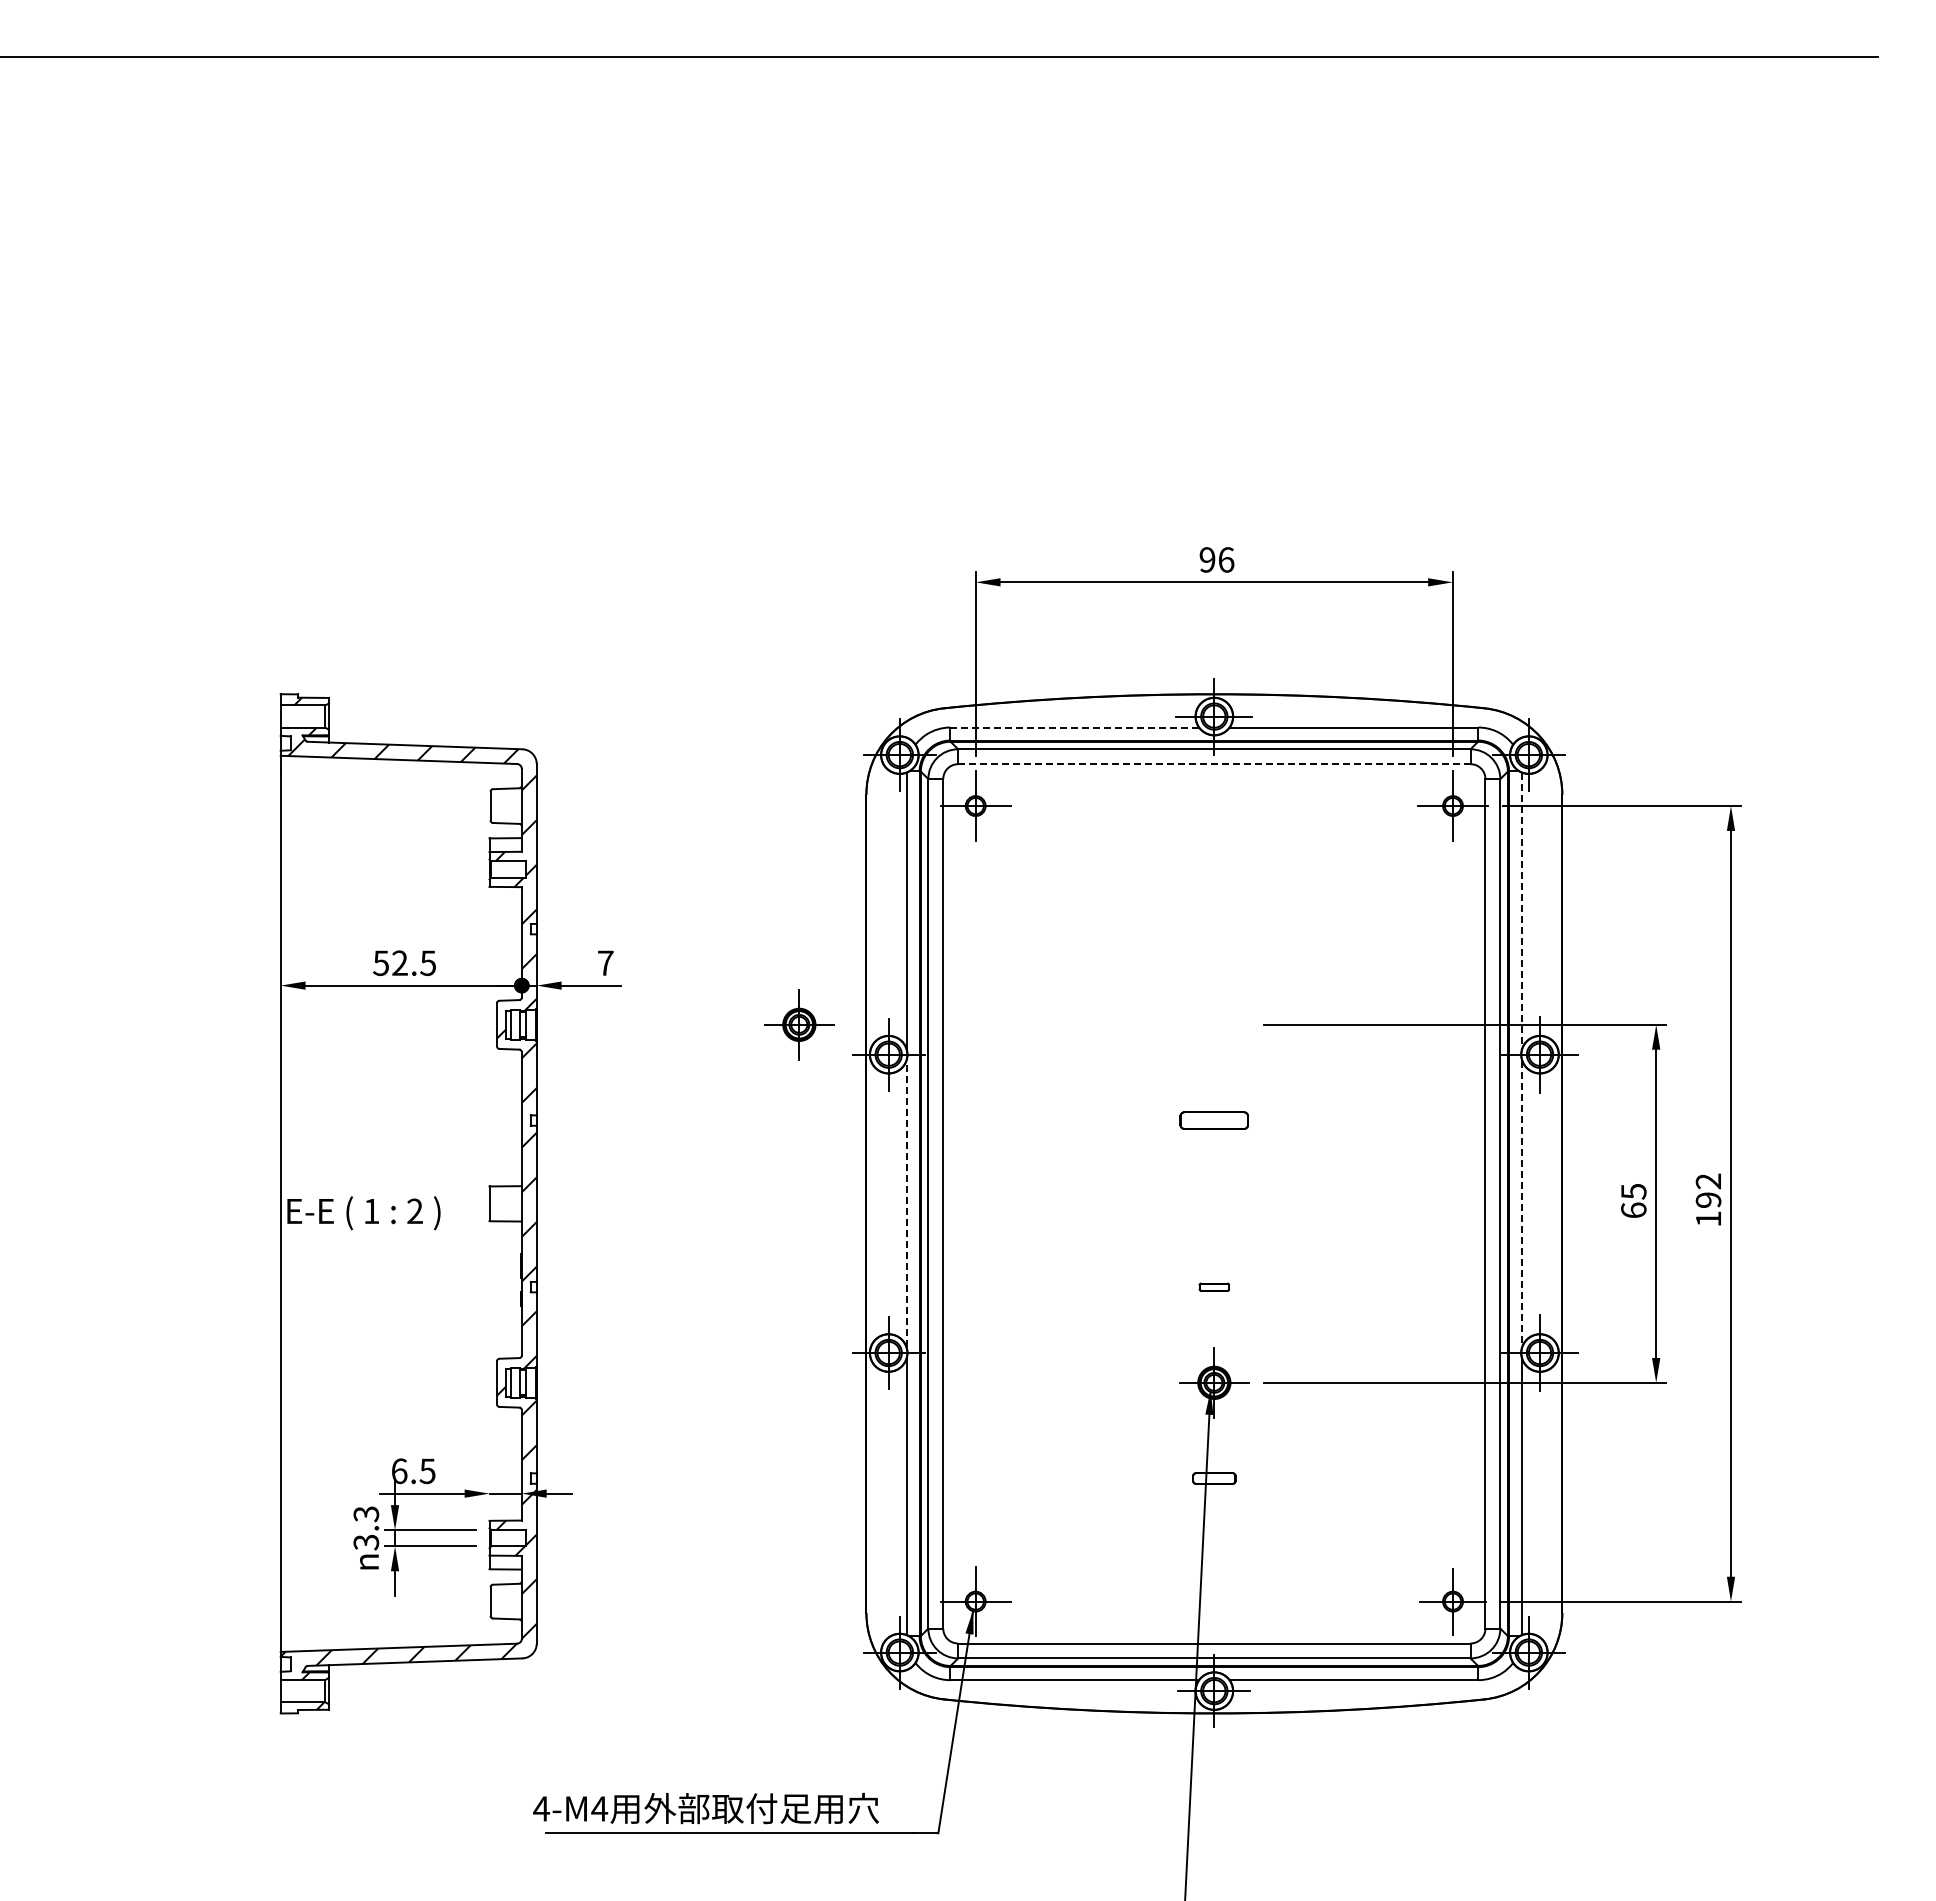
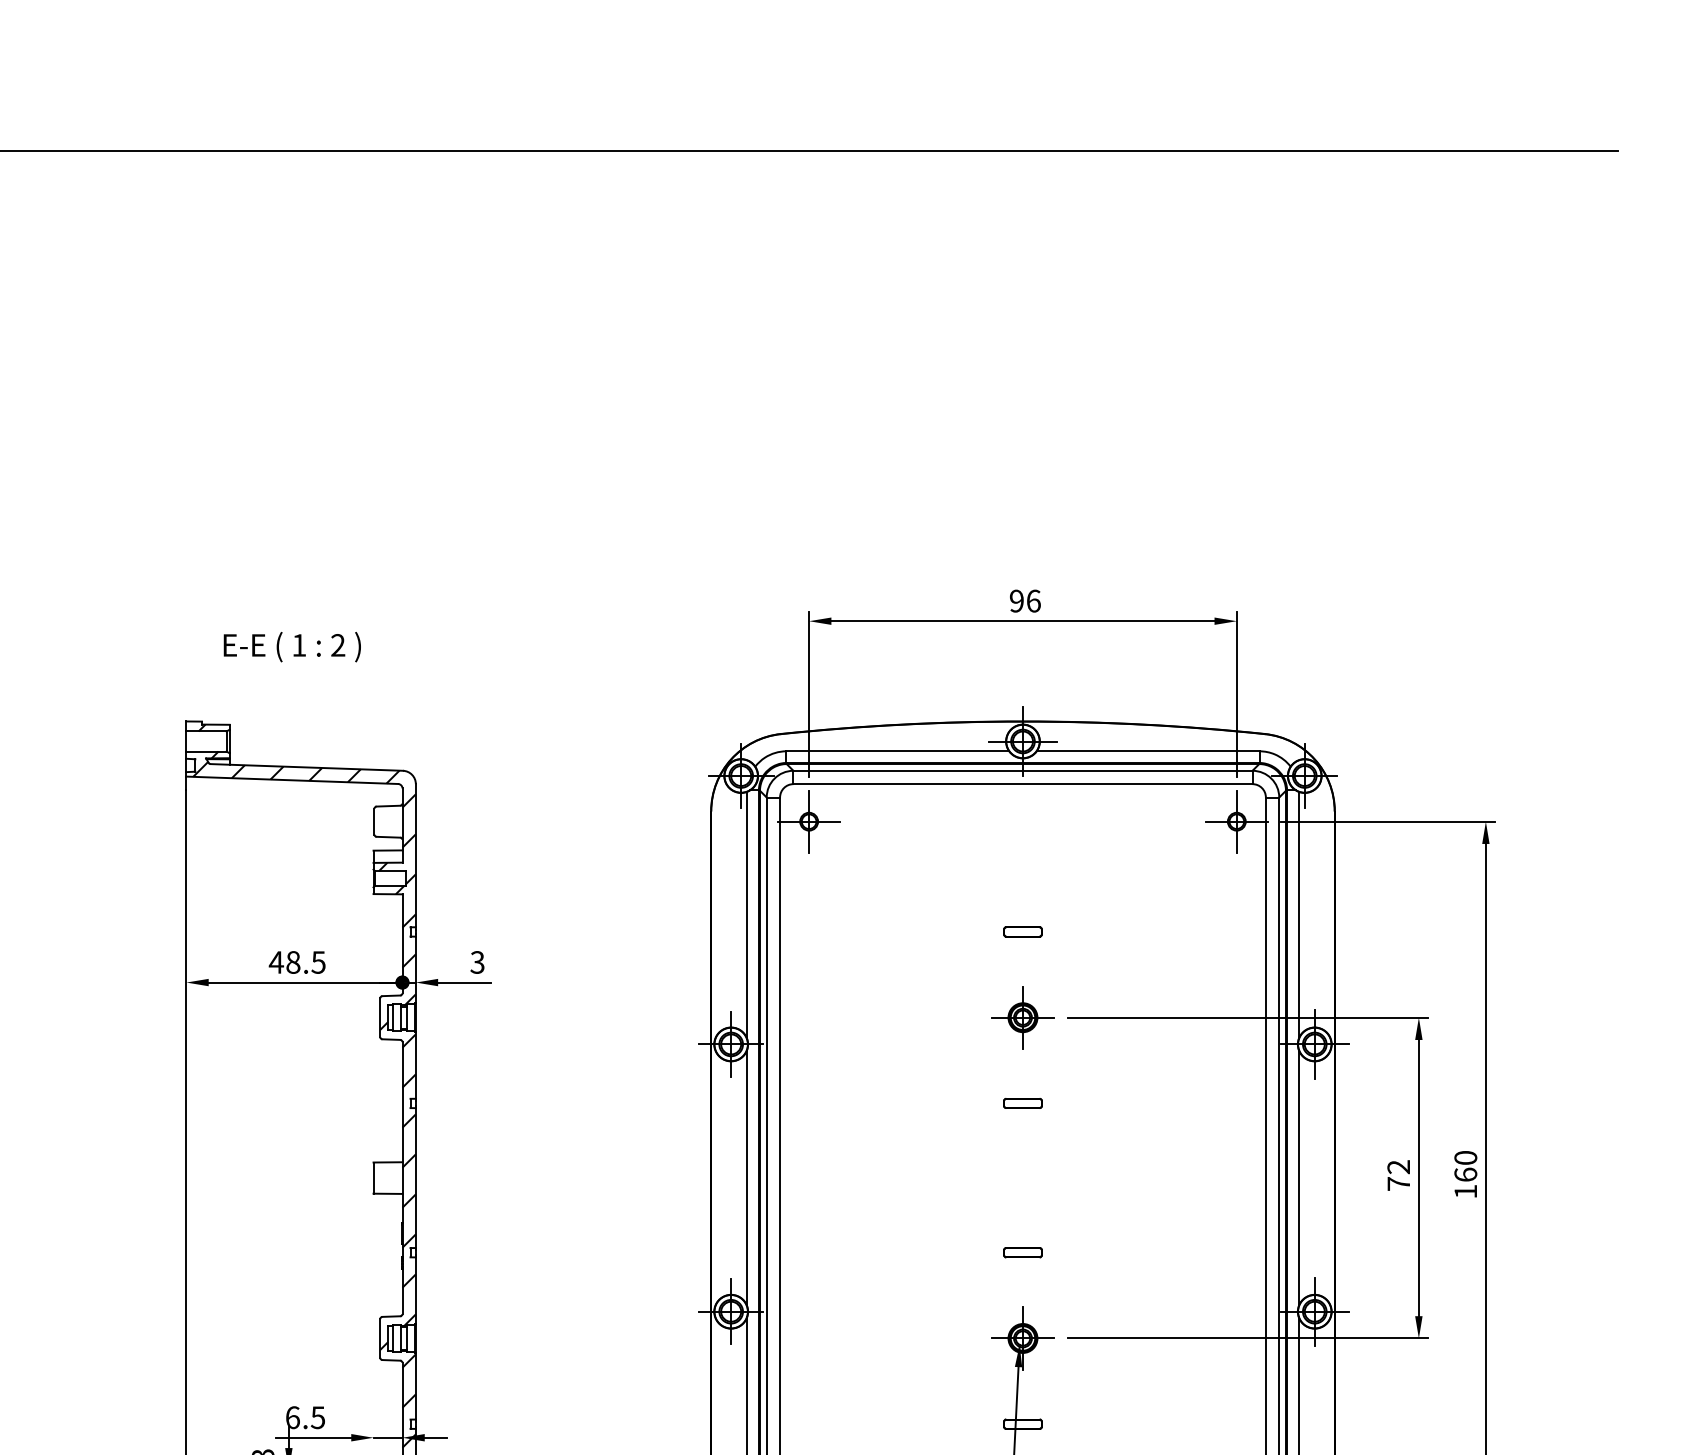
line: (1075, 727) -> (898, 751), dashed -> solid
line: (1214, 764) -> (1023, 784), dashed -> solid
line: (1522, 910) -> (1299, 915), dashed -> solid
part: (1214, 929) -> (1023, 932), added
text: (389, 963) -> (283, 962), 52.5 -> 48.5
text: (605, 963) -> (477, 962), 7 -> 3
part: (799, 1024) -> (1023, 1017), moved
part: (1214, 1120) -> (1023, 1103), size x0.62
text: (1708, 1190) -> (1465, 1166), 192 -> 160
text: (1633, 1200) -> (1398, 1175), 65 -> 72
line: (906, 1203) -> (747, 1177), dashed -> solid
line: (1522, 1204) -> (1299, 1178), dashed -> solid
text: (363, 1213) -> (291, 647), moved
part: (1214, 1287) -> (1023, 1253), size x1.43

